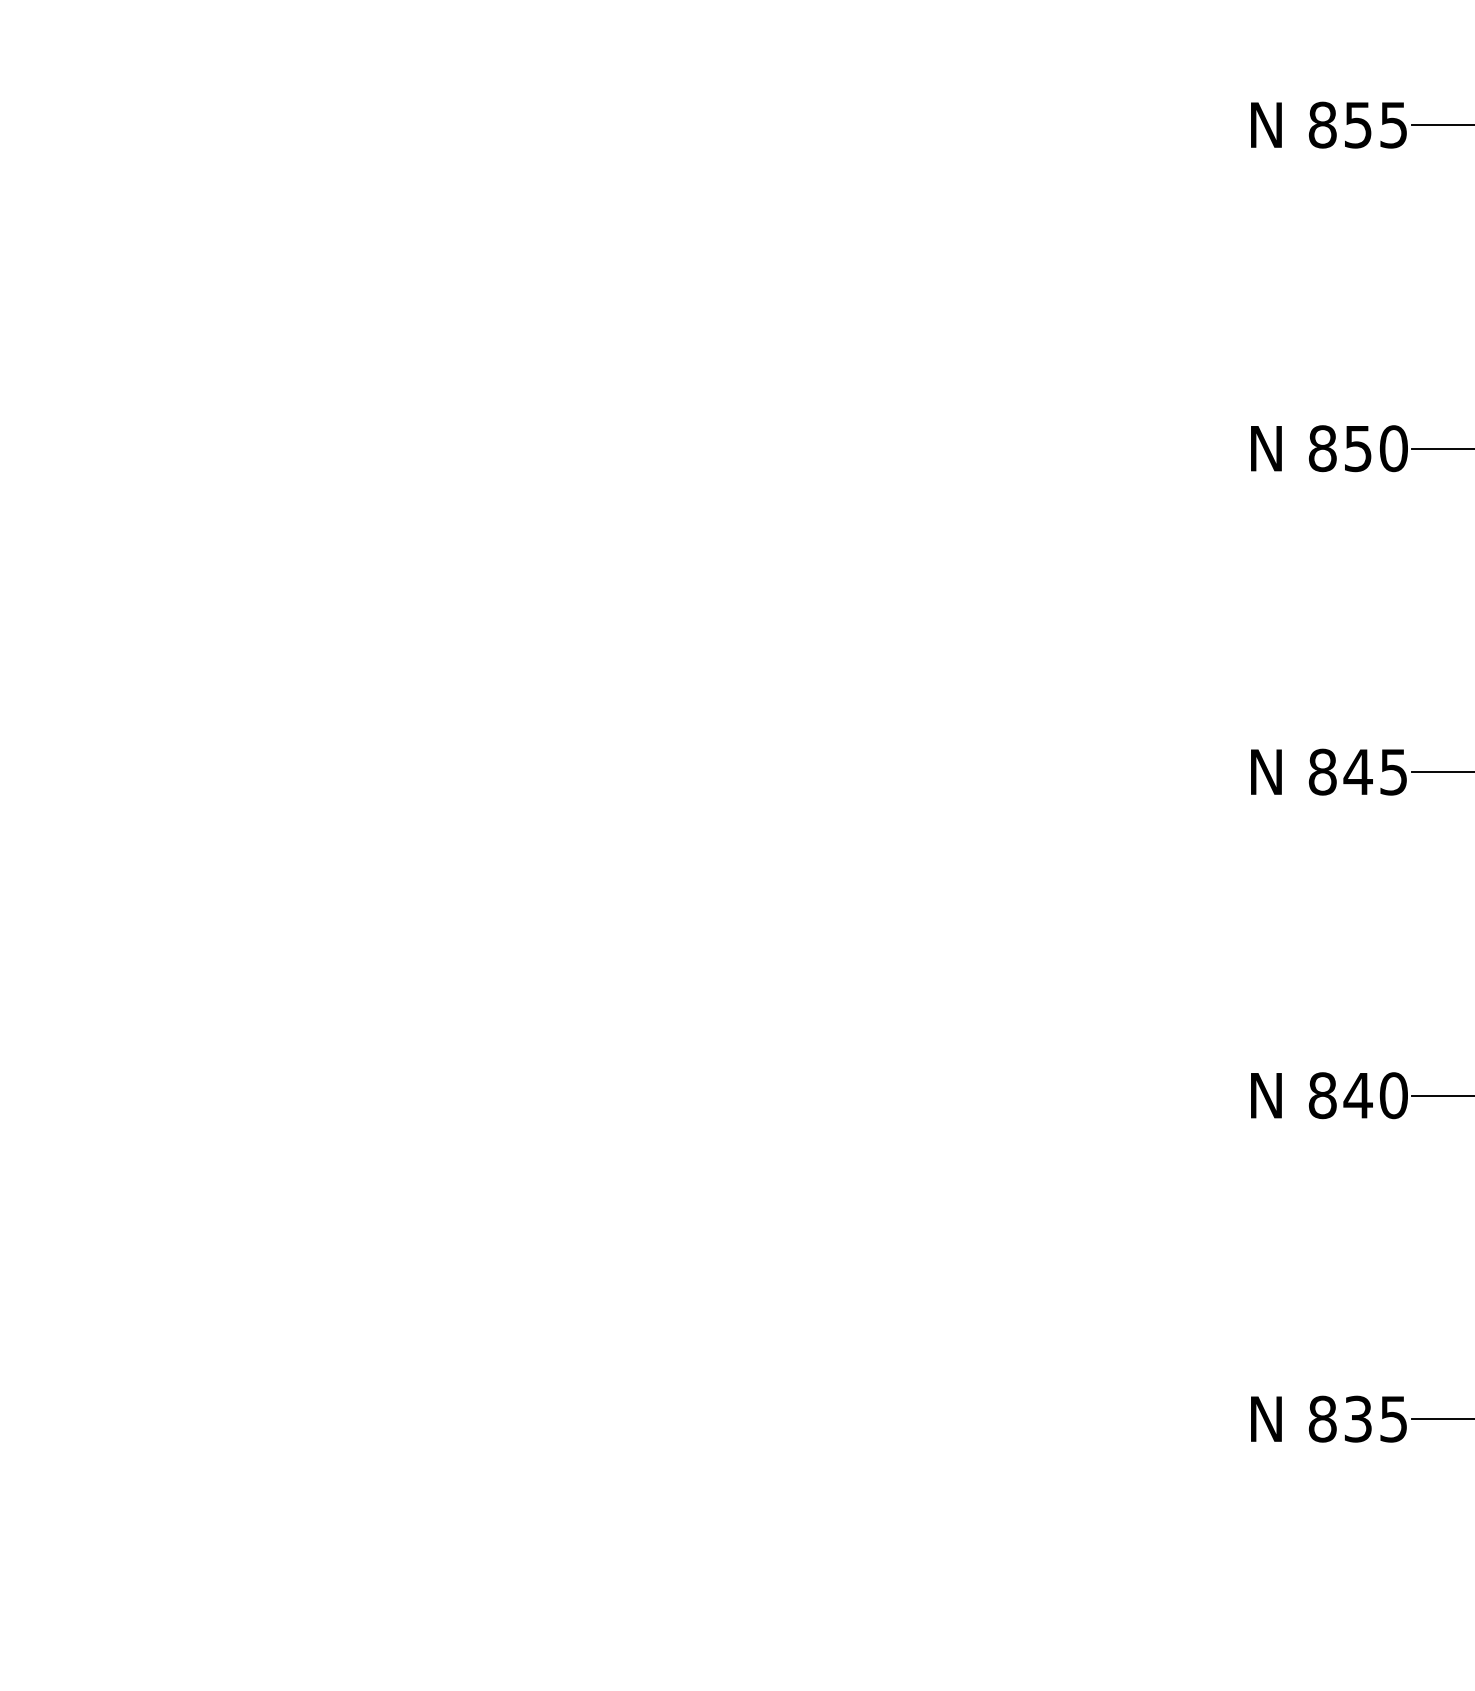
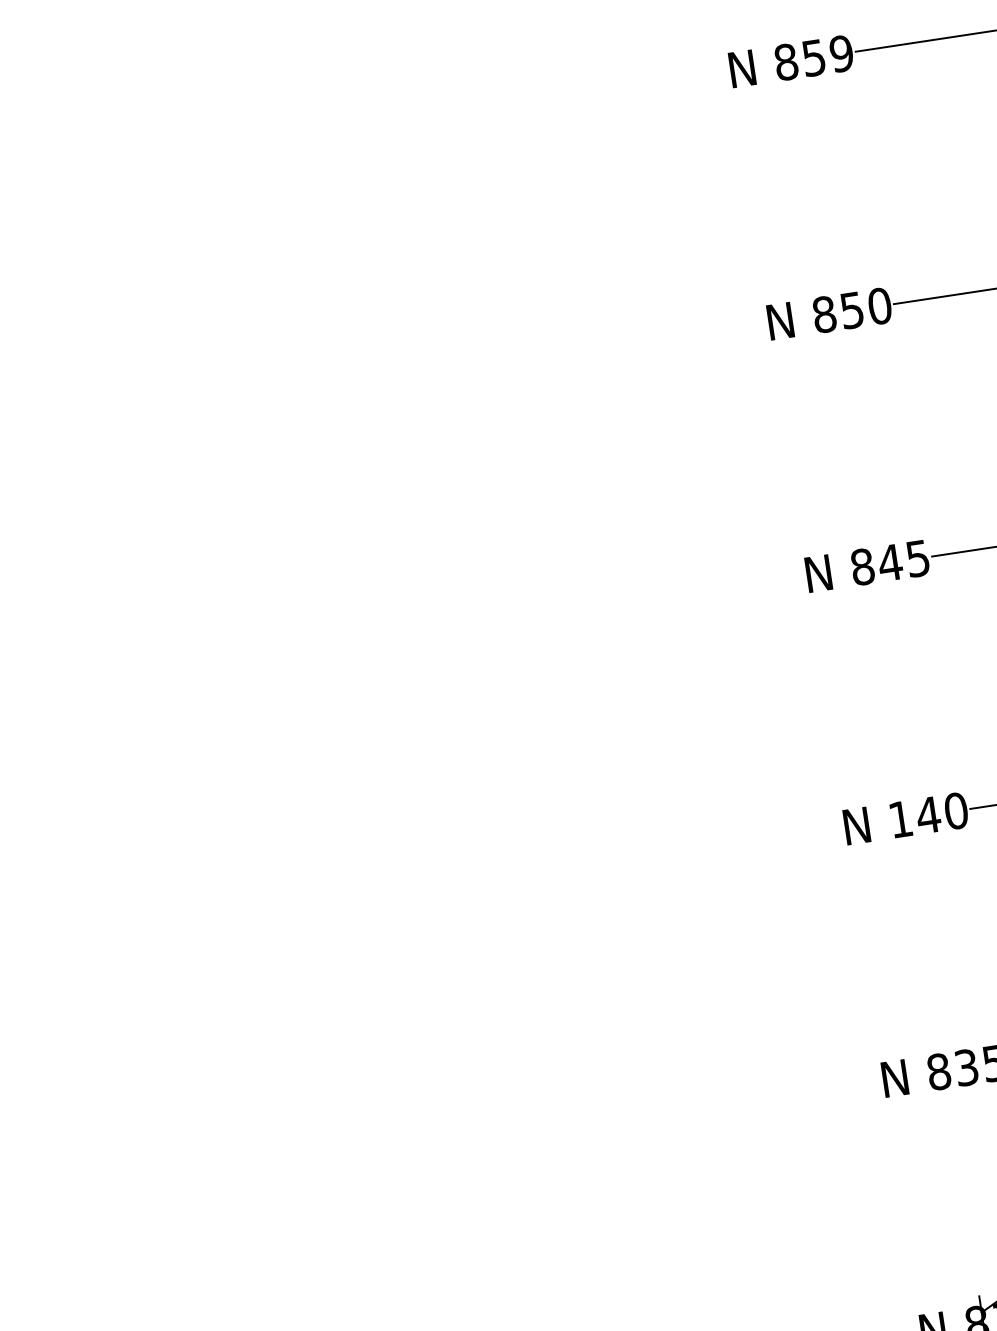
text: (1393, 124) -> (841, 53), 855 -> 859
text: (1322, 1095) -> (900, 819), 840 -> 140

